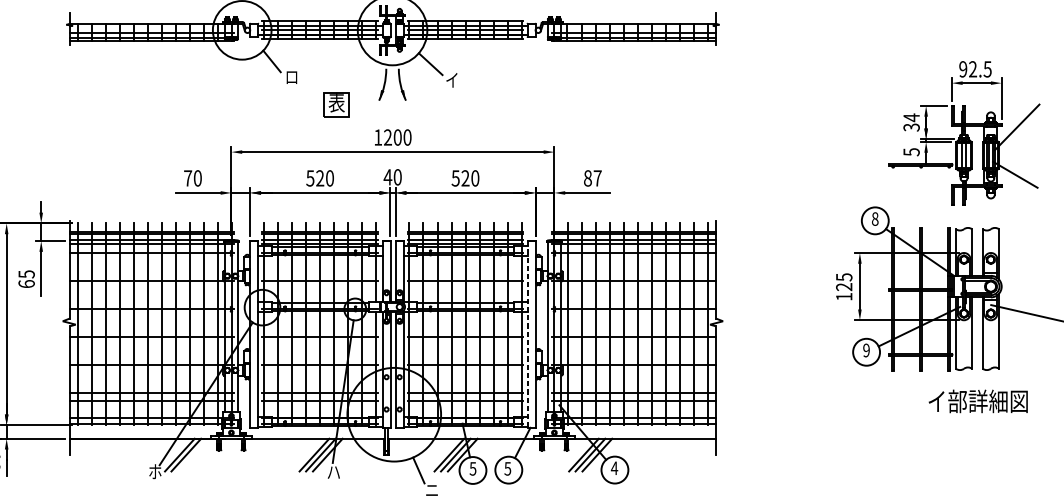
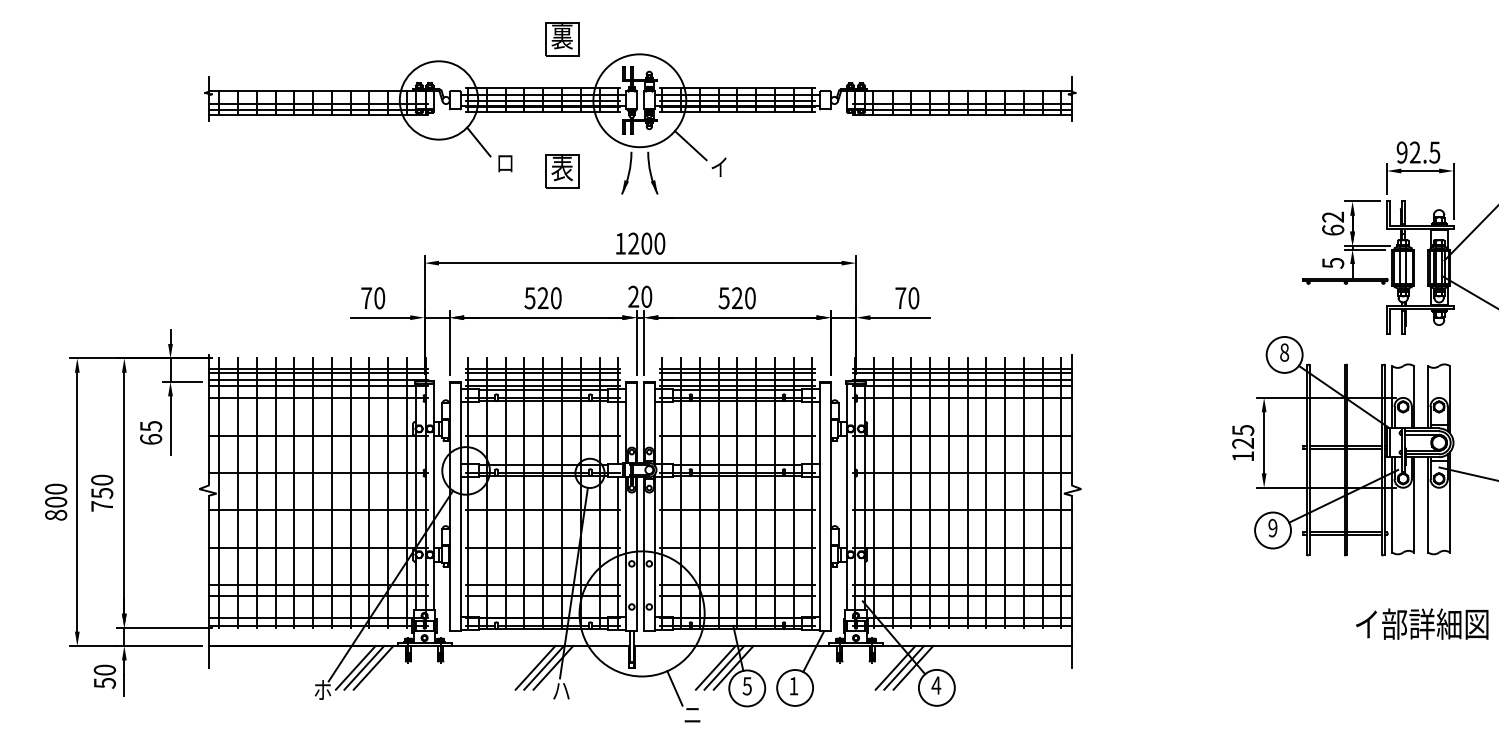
part: (336, 105) -> (562, 171), moved
text: (911, 122) -> (1333, 223), 34 -> 62
text: (387, 177) -> (633, 296), 40 -> 20
text: (592, 178) -> (907, 298), 87 -> 70
line: (527, 334) -> (820, 506), dashed -> solid
text: (978, 400) -> (1422, 623), moved
line: (193, 454) -> (373, 667), added
text: (507, 469) -> (793, 686), 5 -> 1

